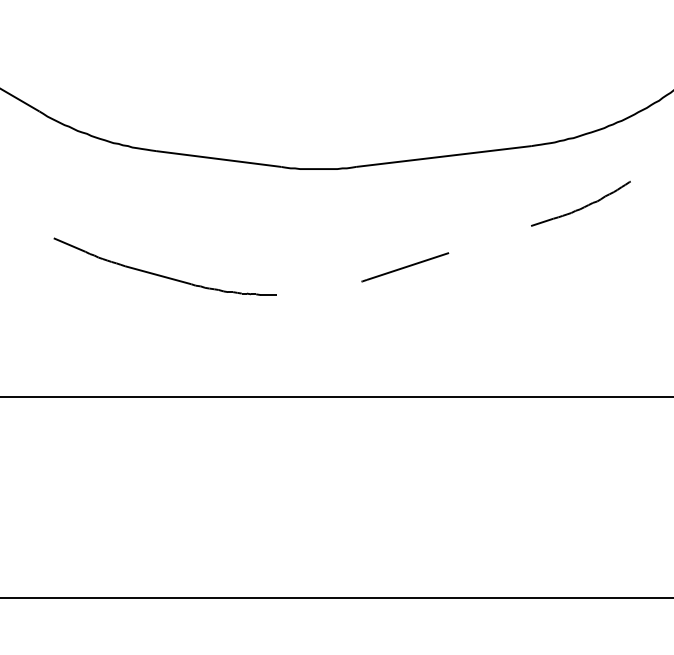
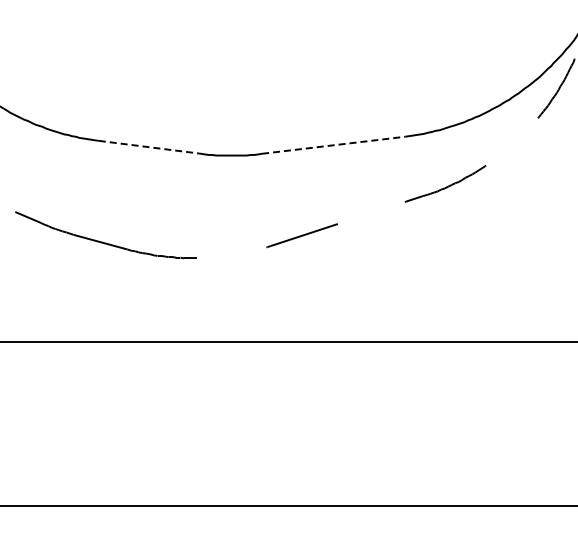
line: (444, 156) -> (334, 145), solid -> dashed
line: (218, 159) -> (149, 147), solid -> dashed

